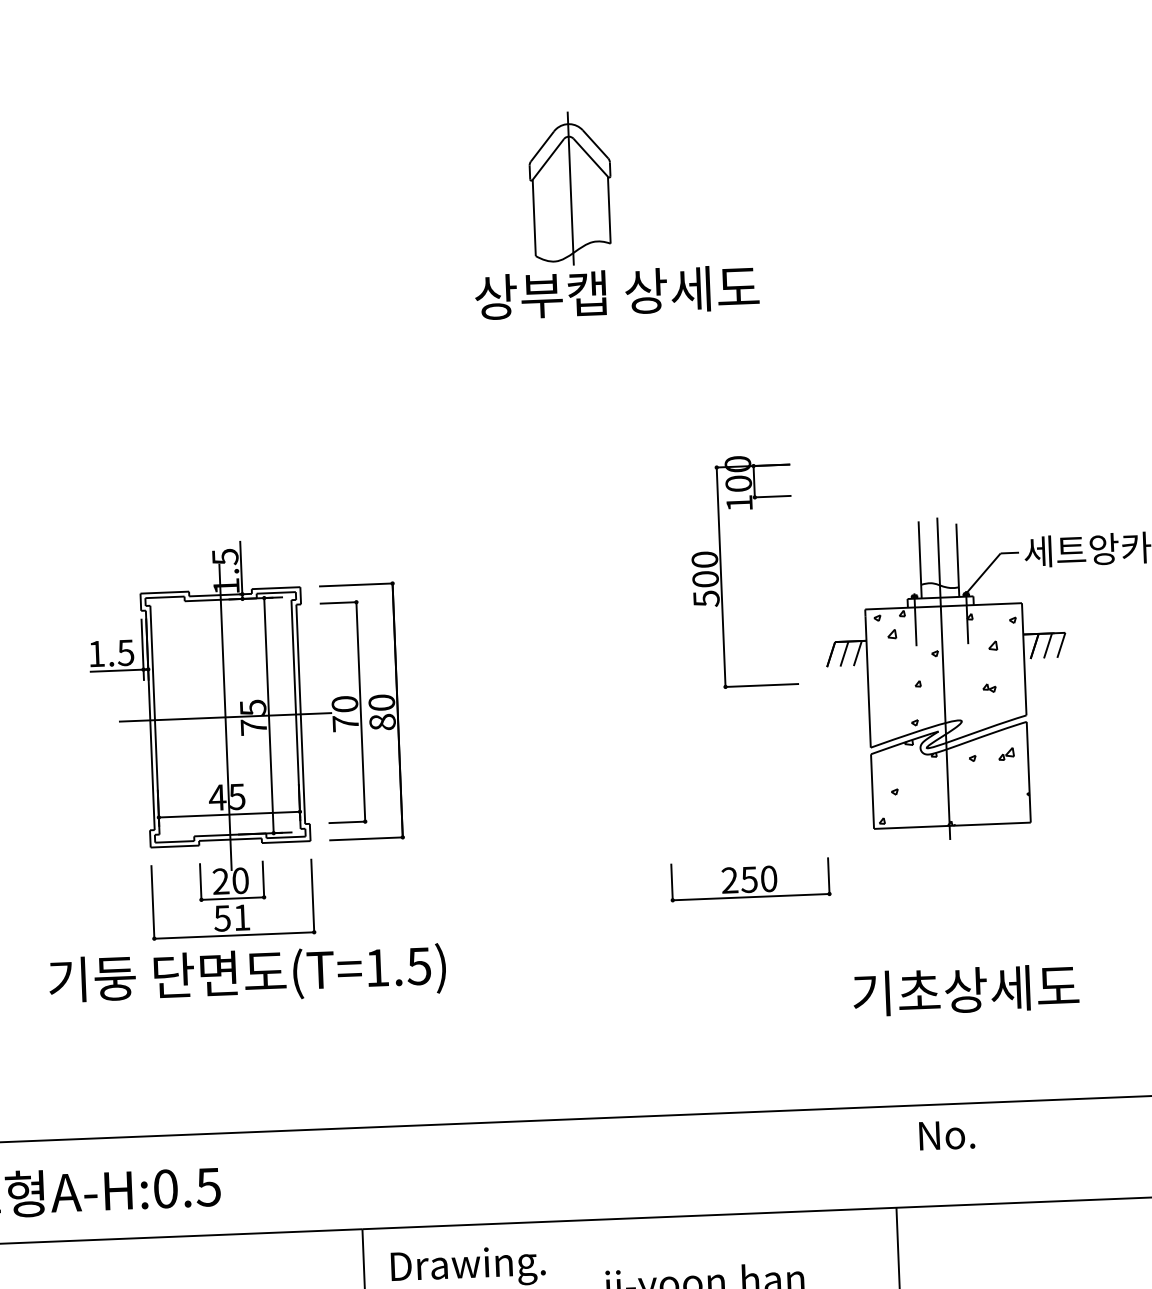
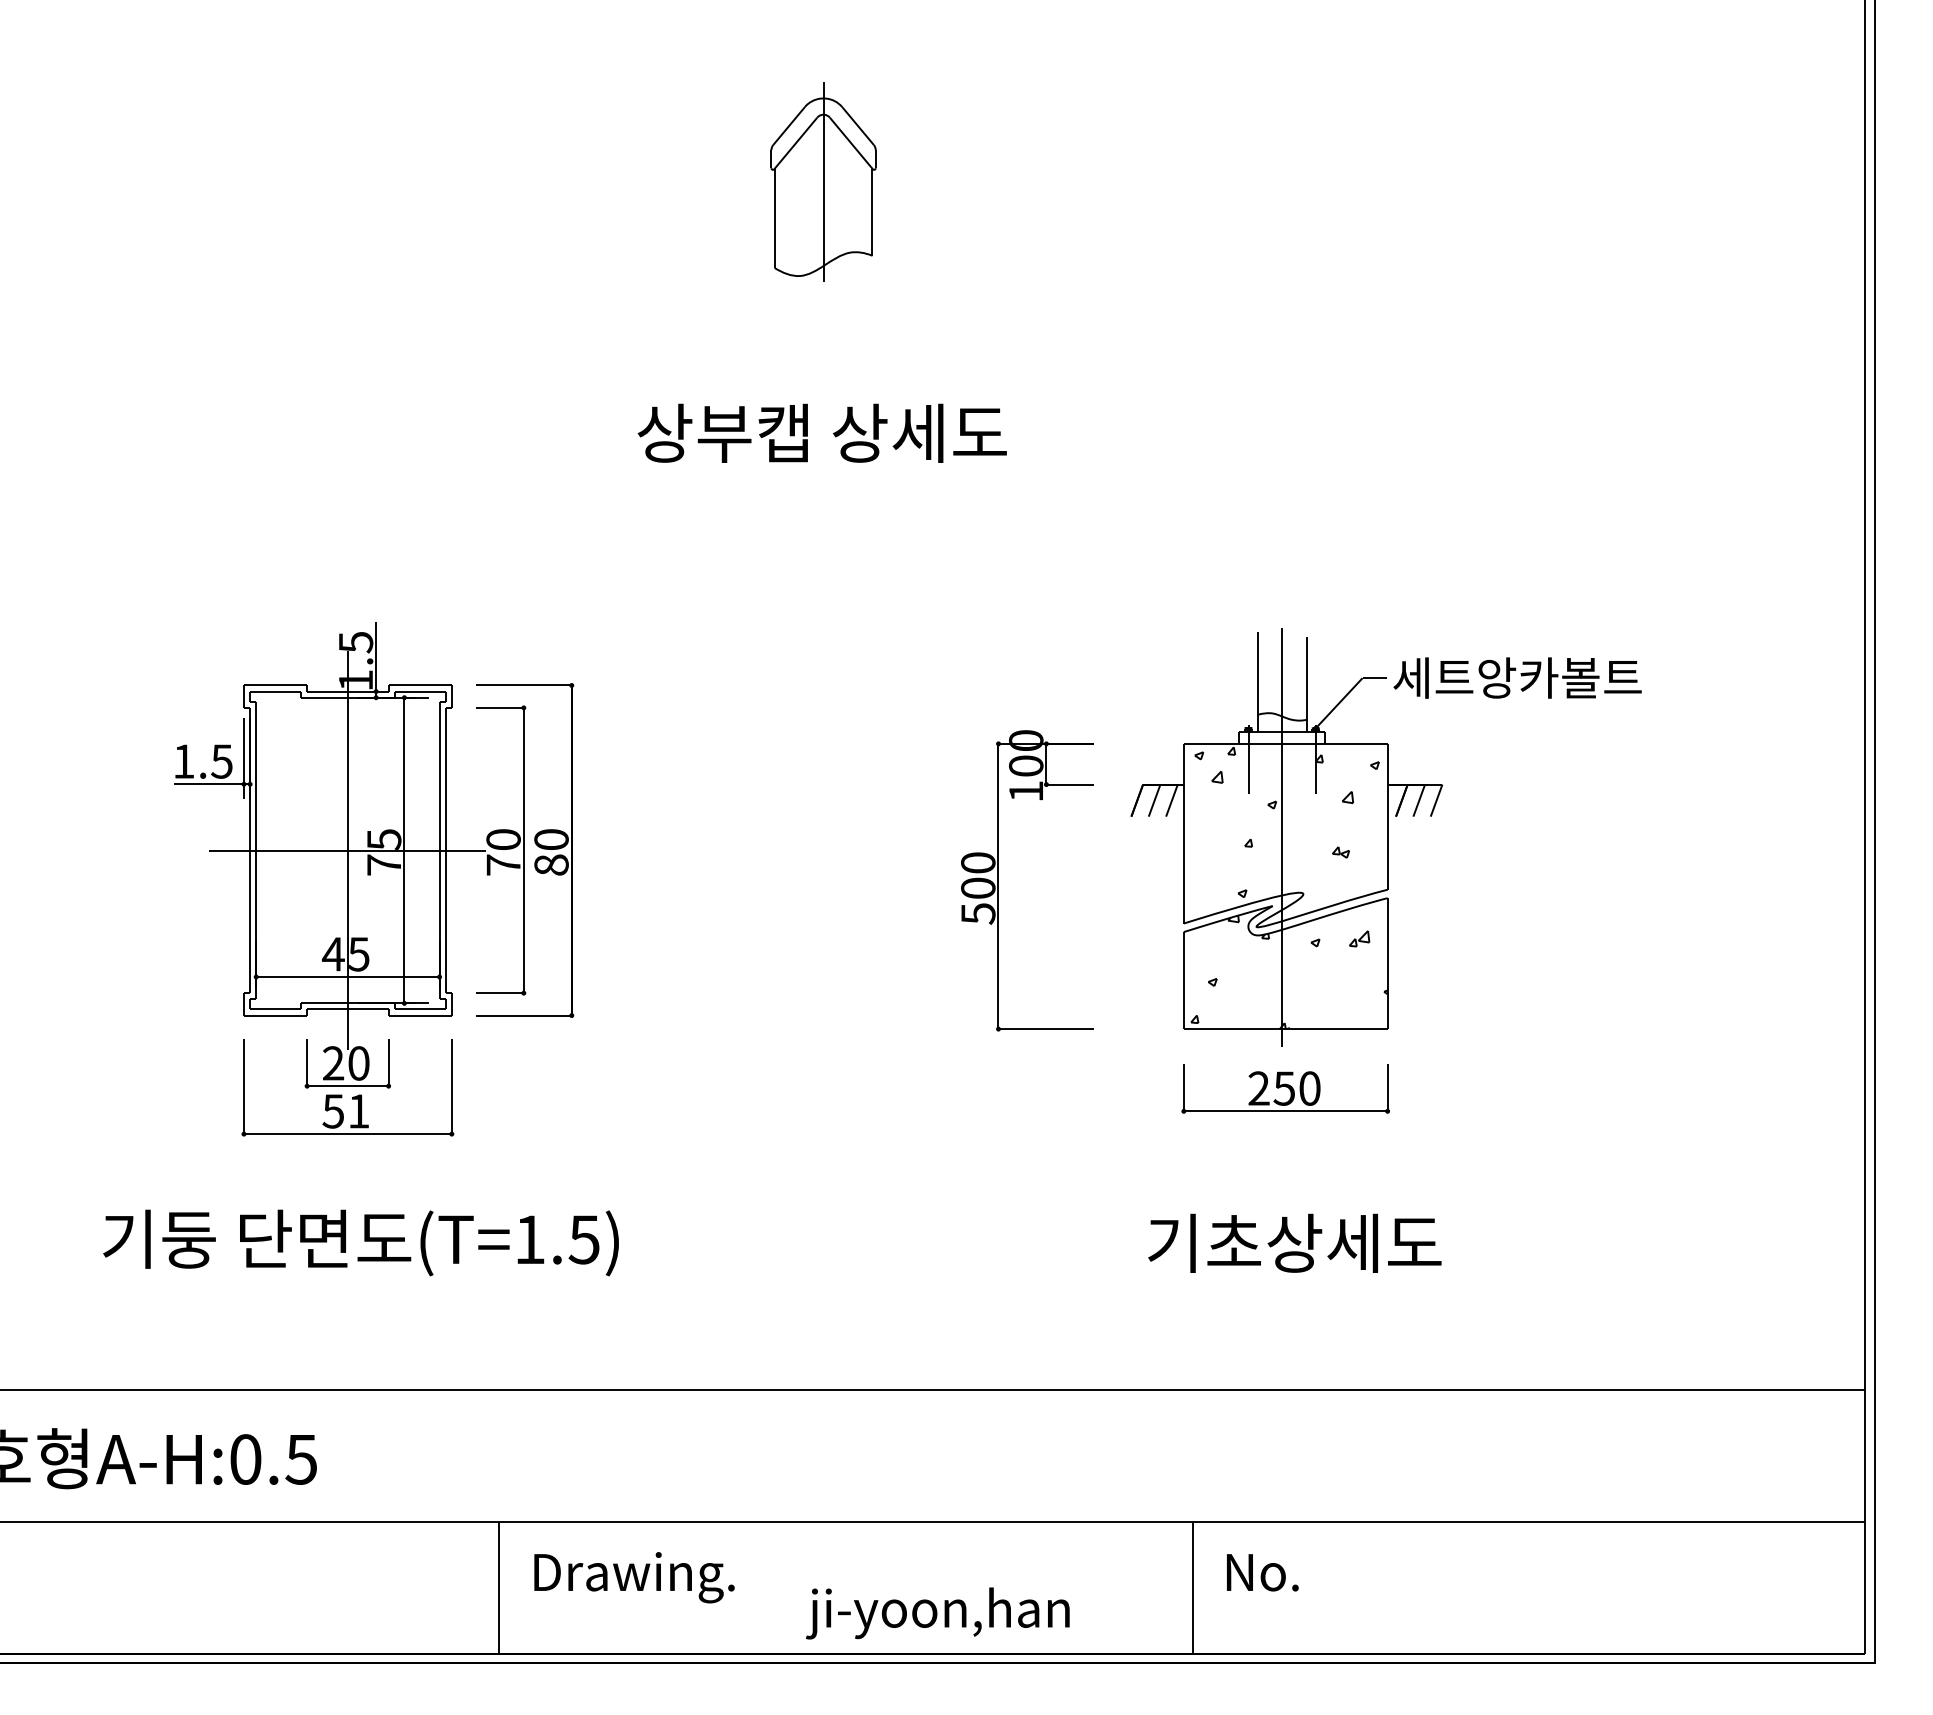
text: (616, 291) -> (821, 432), moved
part: (720, 572) -> (998, 880), moved
part: (750, 879) -> (1285, 1088), moved
text: (247, 975) -> (360, 1242), moved
text: (946, 1135) -> (1262, 1572), moved

